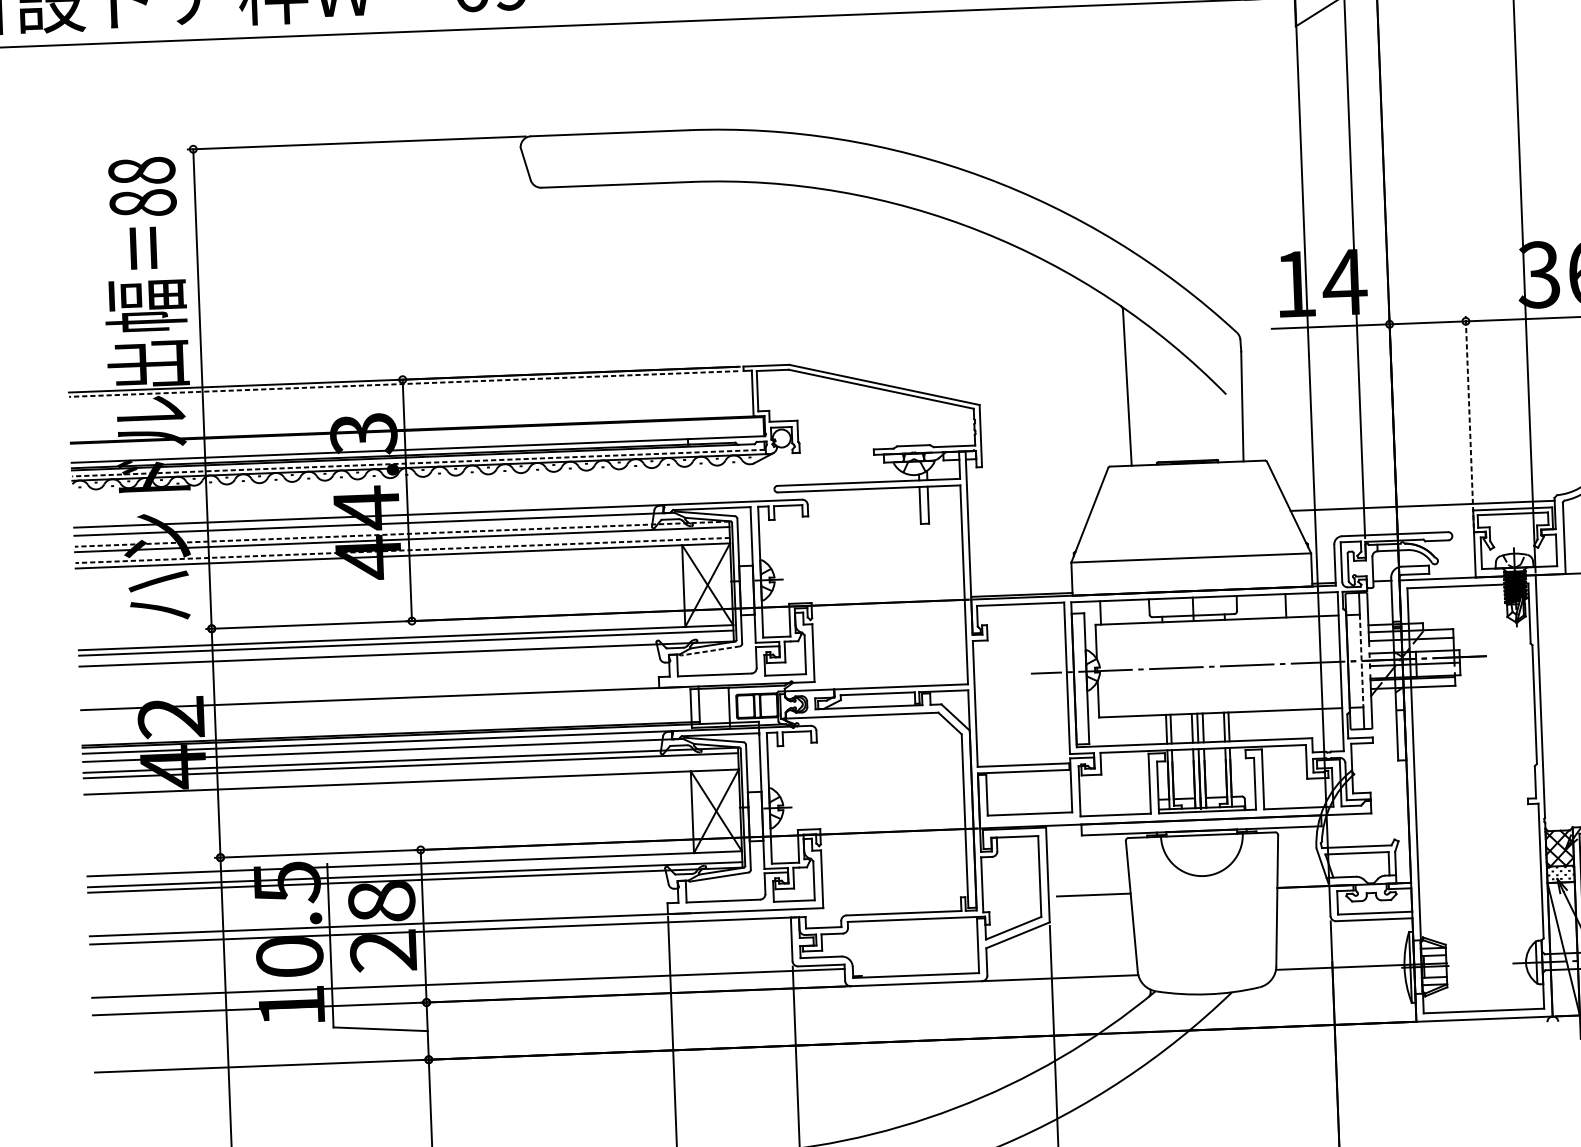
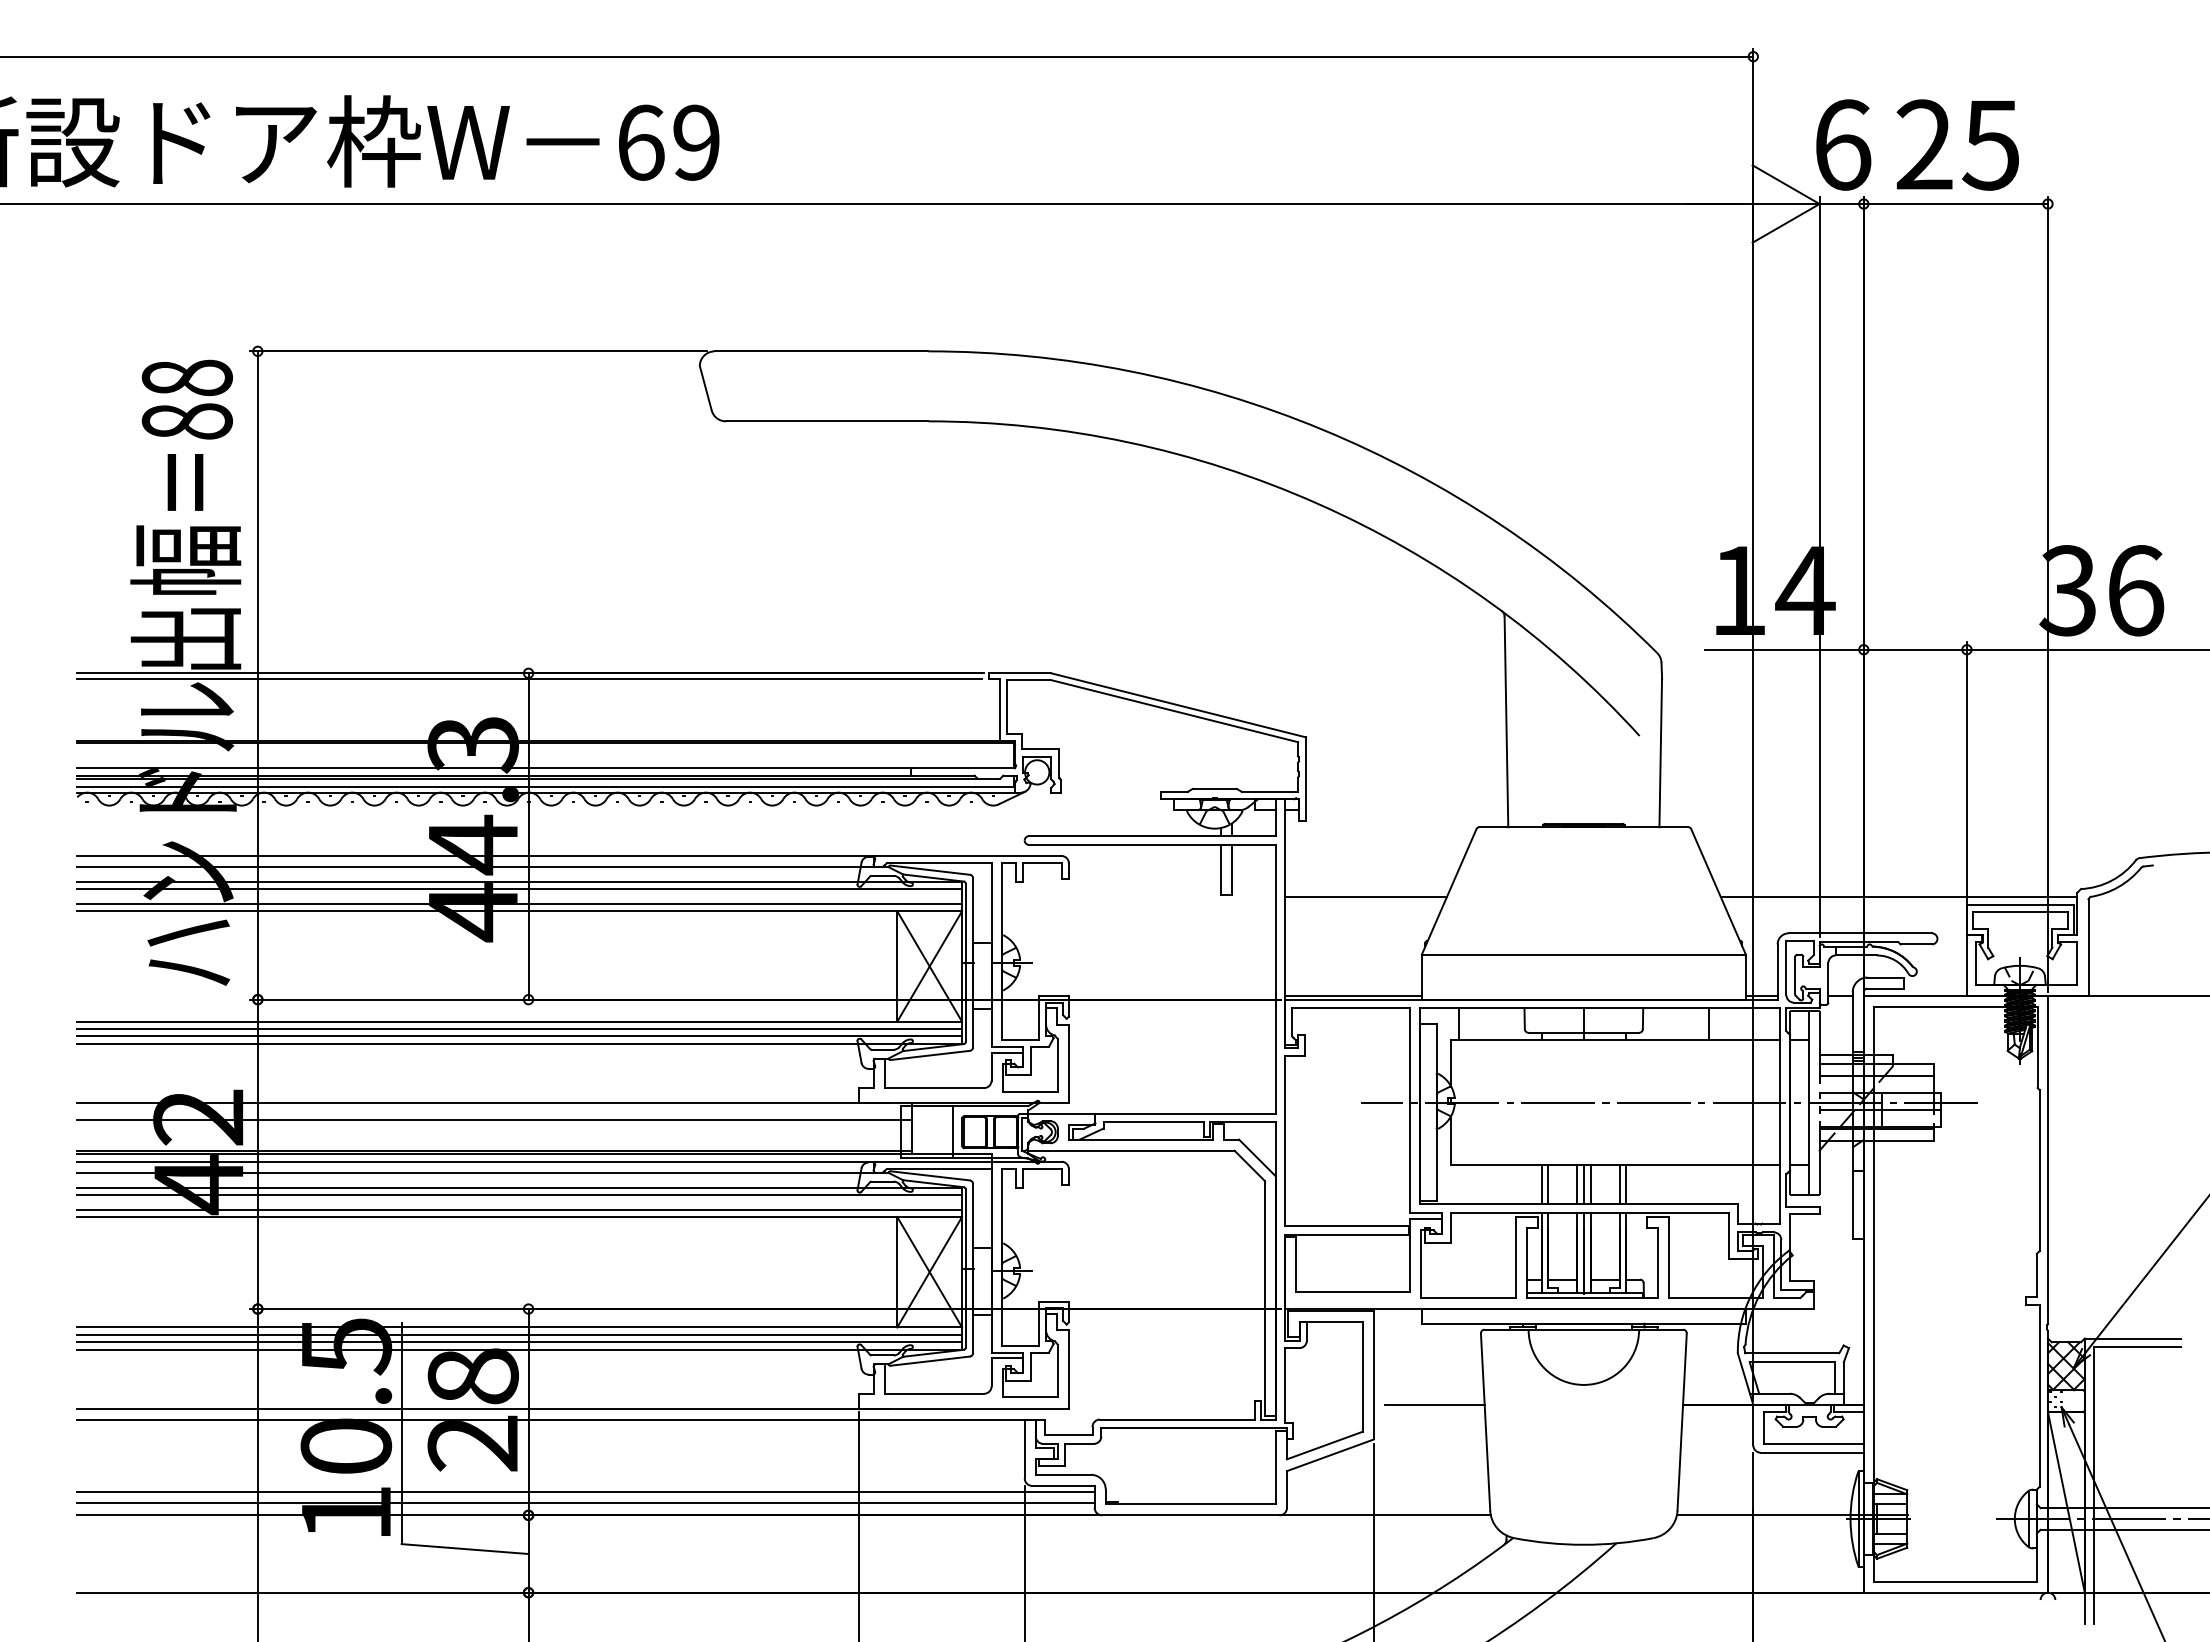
line: (403, 384) -> (529, 679), dashed -> solid
line: (1469, 422) -> (1966, 786), dashed -> solid
line: (418, 462) -> (545, 786), dashed -> solid
line: (1028, 521) -> (1365, 896), added
line: (401, 533) -> (519, 881), dashed -> solid
line: (402, 550) -> (519, 903), dashed -> solid
line: (406, 648) -> (519, 1036), added
line: (710, 650) -> (930, 1055), dashed -> solid
line: (1361, 660) -> (1808, 1102), dashed -> solid
line: (390, 711) -> (494, 1120), added
line: (411, 776) -> (519, 1209), added
line: (414, 869) -> (519, 1334), added
line: (468, 991) -> (585, 1502), added

